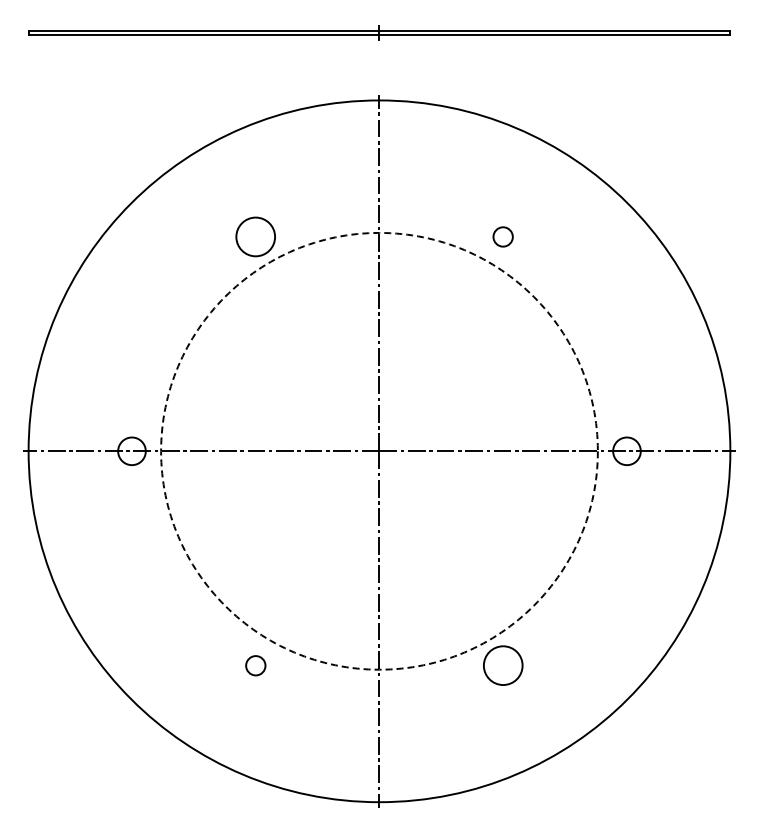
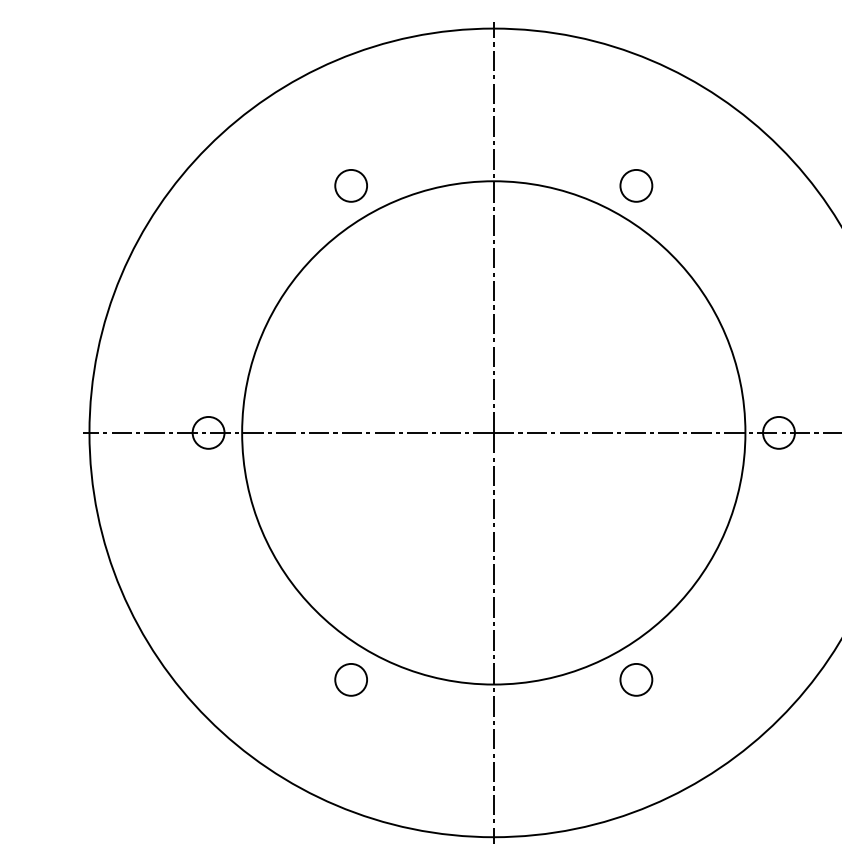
circle: (255, 236) -> (350, 185), size x0.71
circle: (502, 236) -> (635, 185), size x1.43
circle: (379, 450) -> (493, 431), dashed -> solid
circle: (255, 665) -> (350, 679), size x1.43
circle: (503, 665) -> (636, 679), size x0.71

